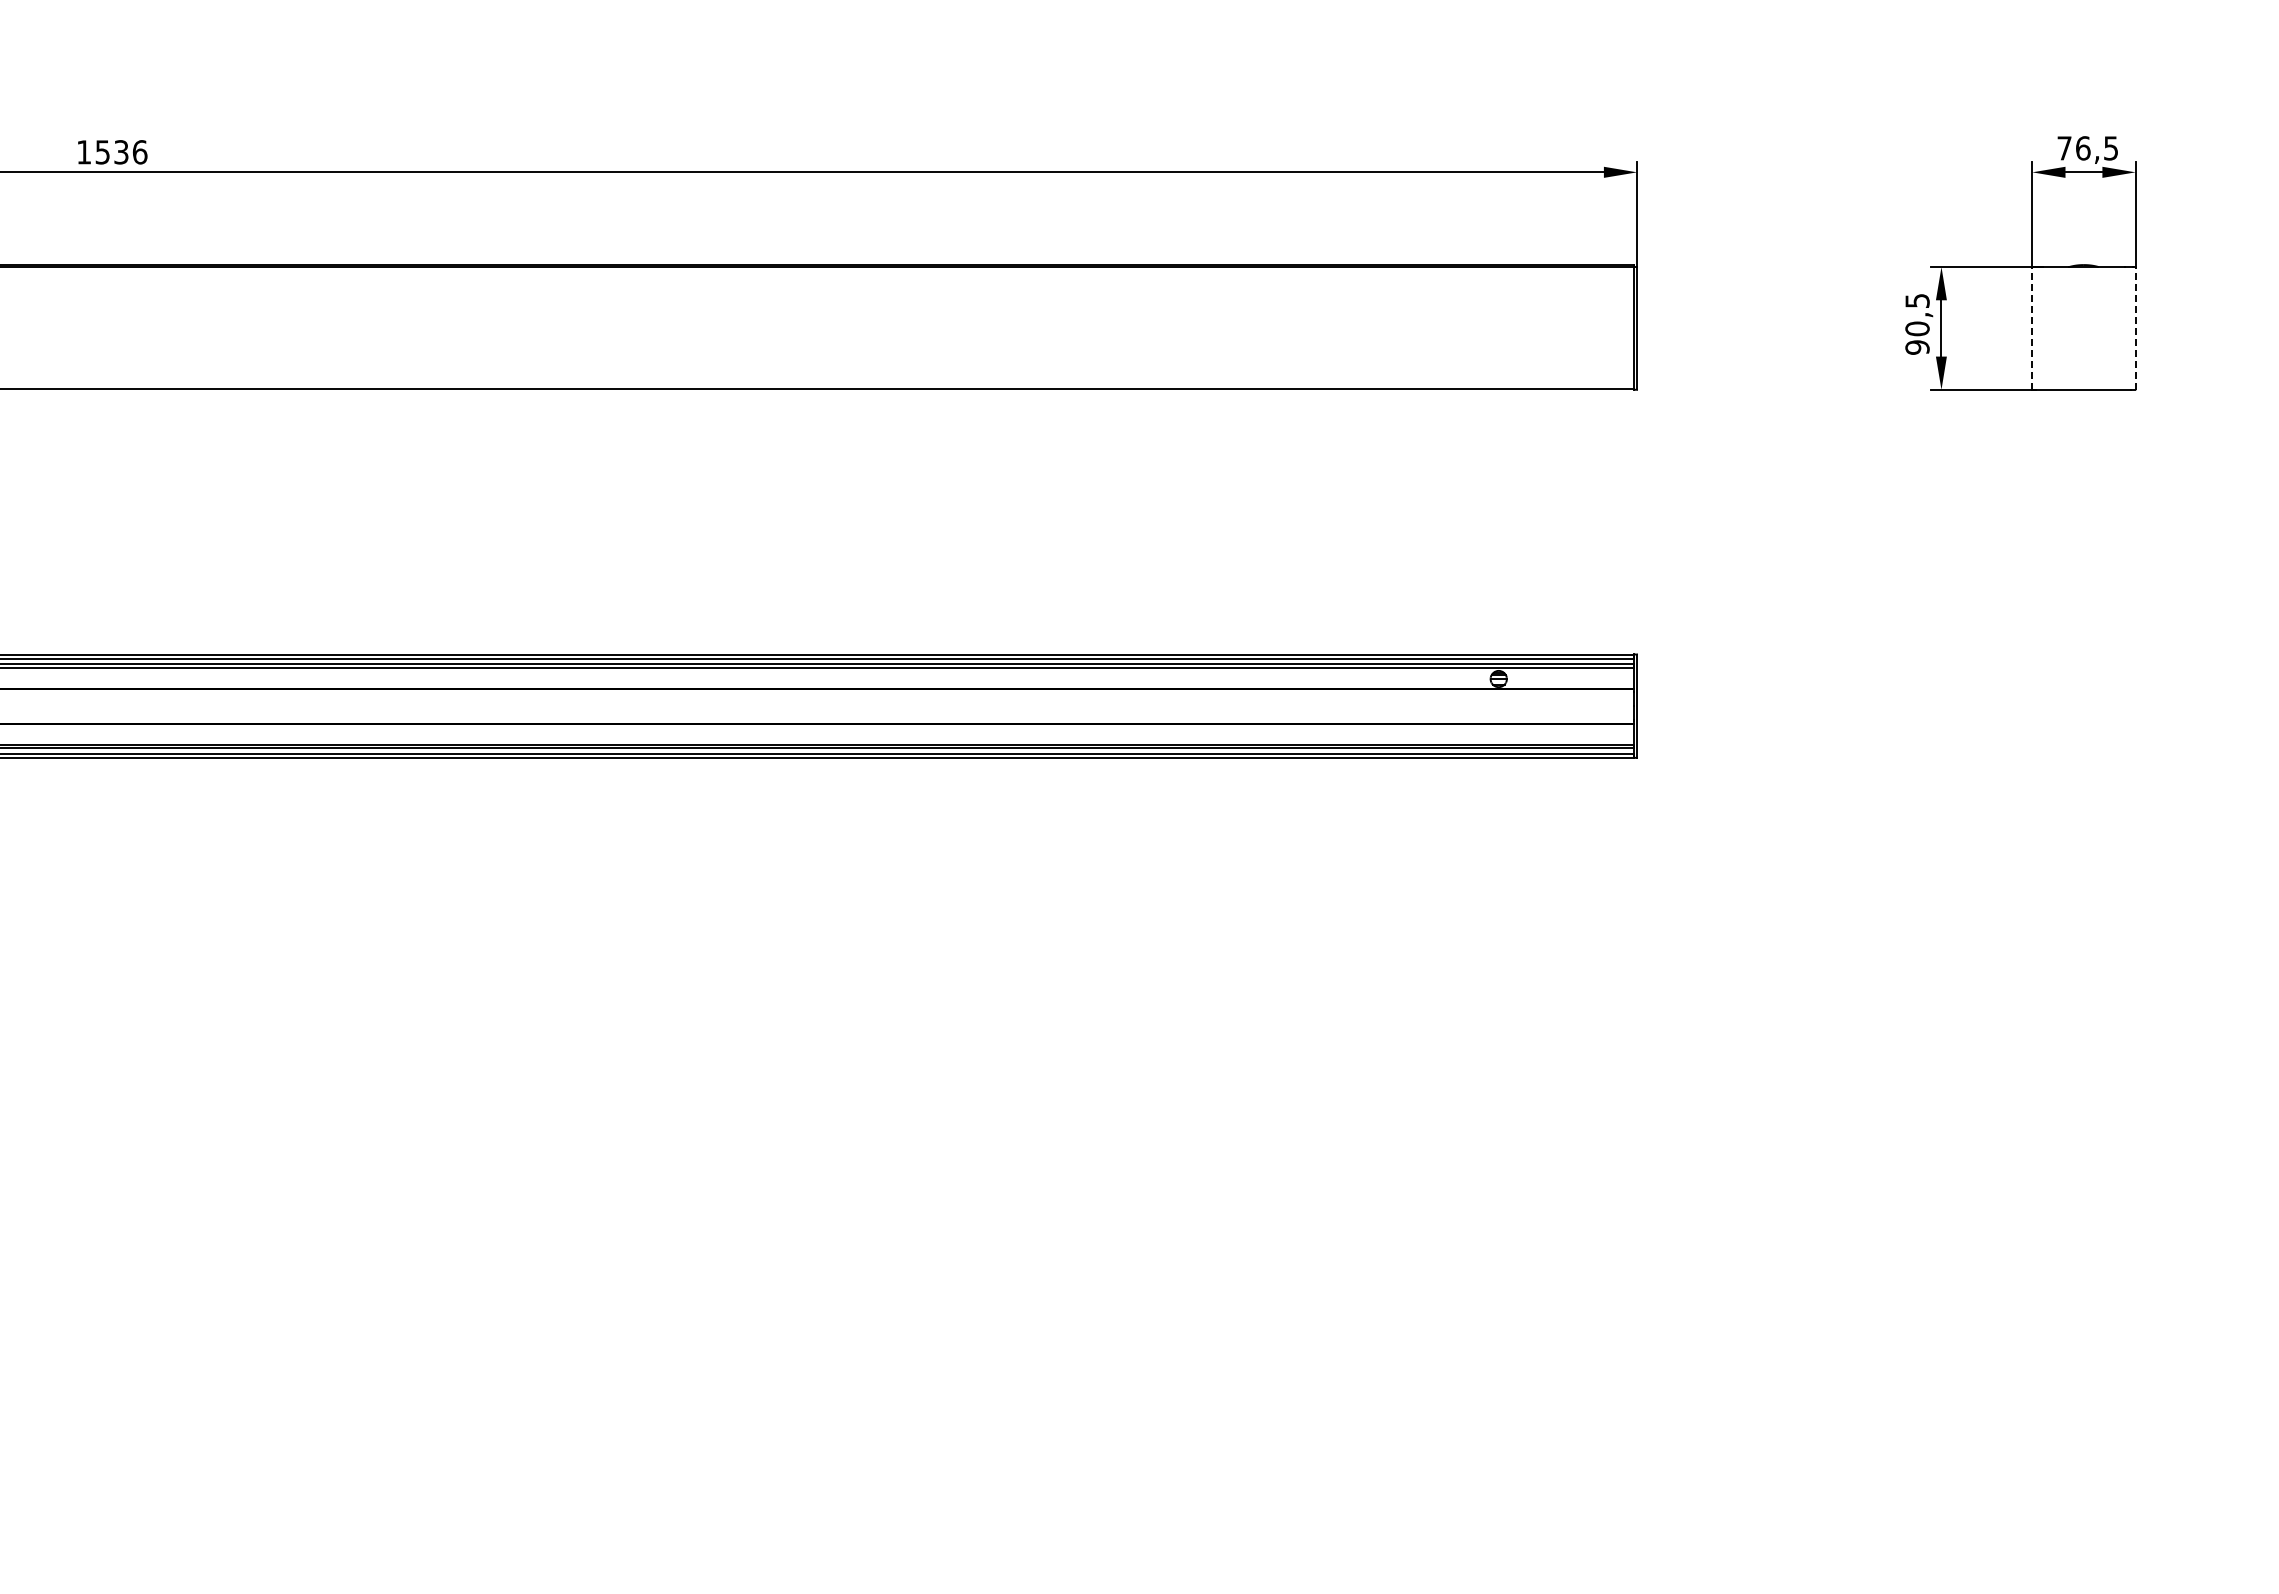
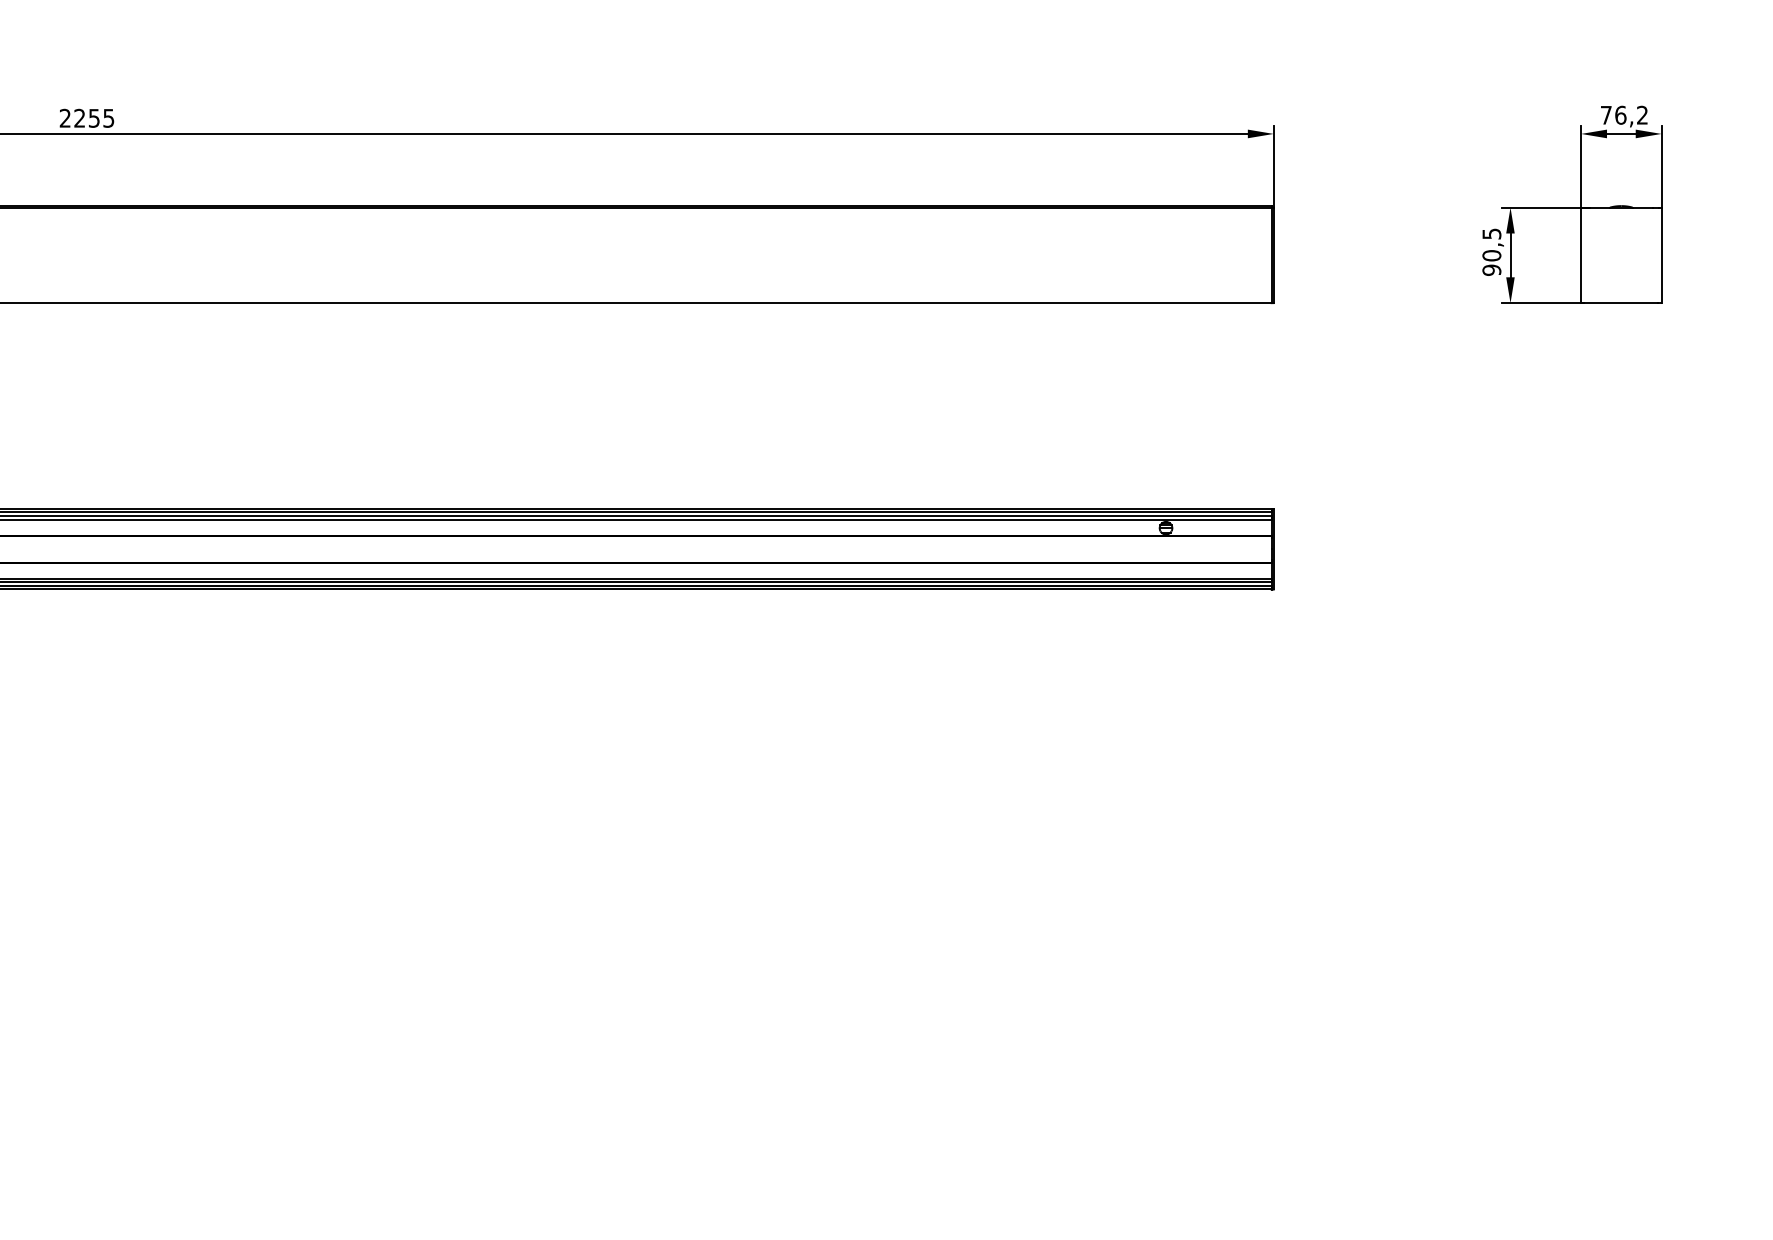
text: (2110, 148) -> (1642, 115), 76,5 -> 76,2
text: (112, 152) -> (87, 118), 1536 -> 2255
line: (2032, 327) -> (1581, 254), dashed -> solid
line: (2135, 327) -> (1661, 254), dashed -> solid

